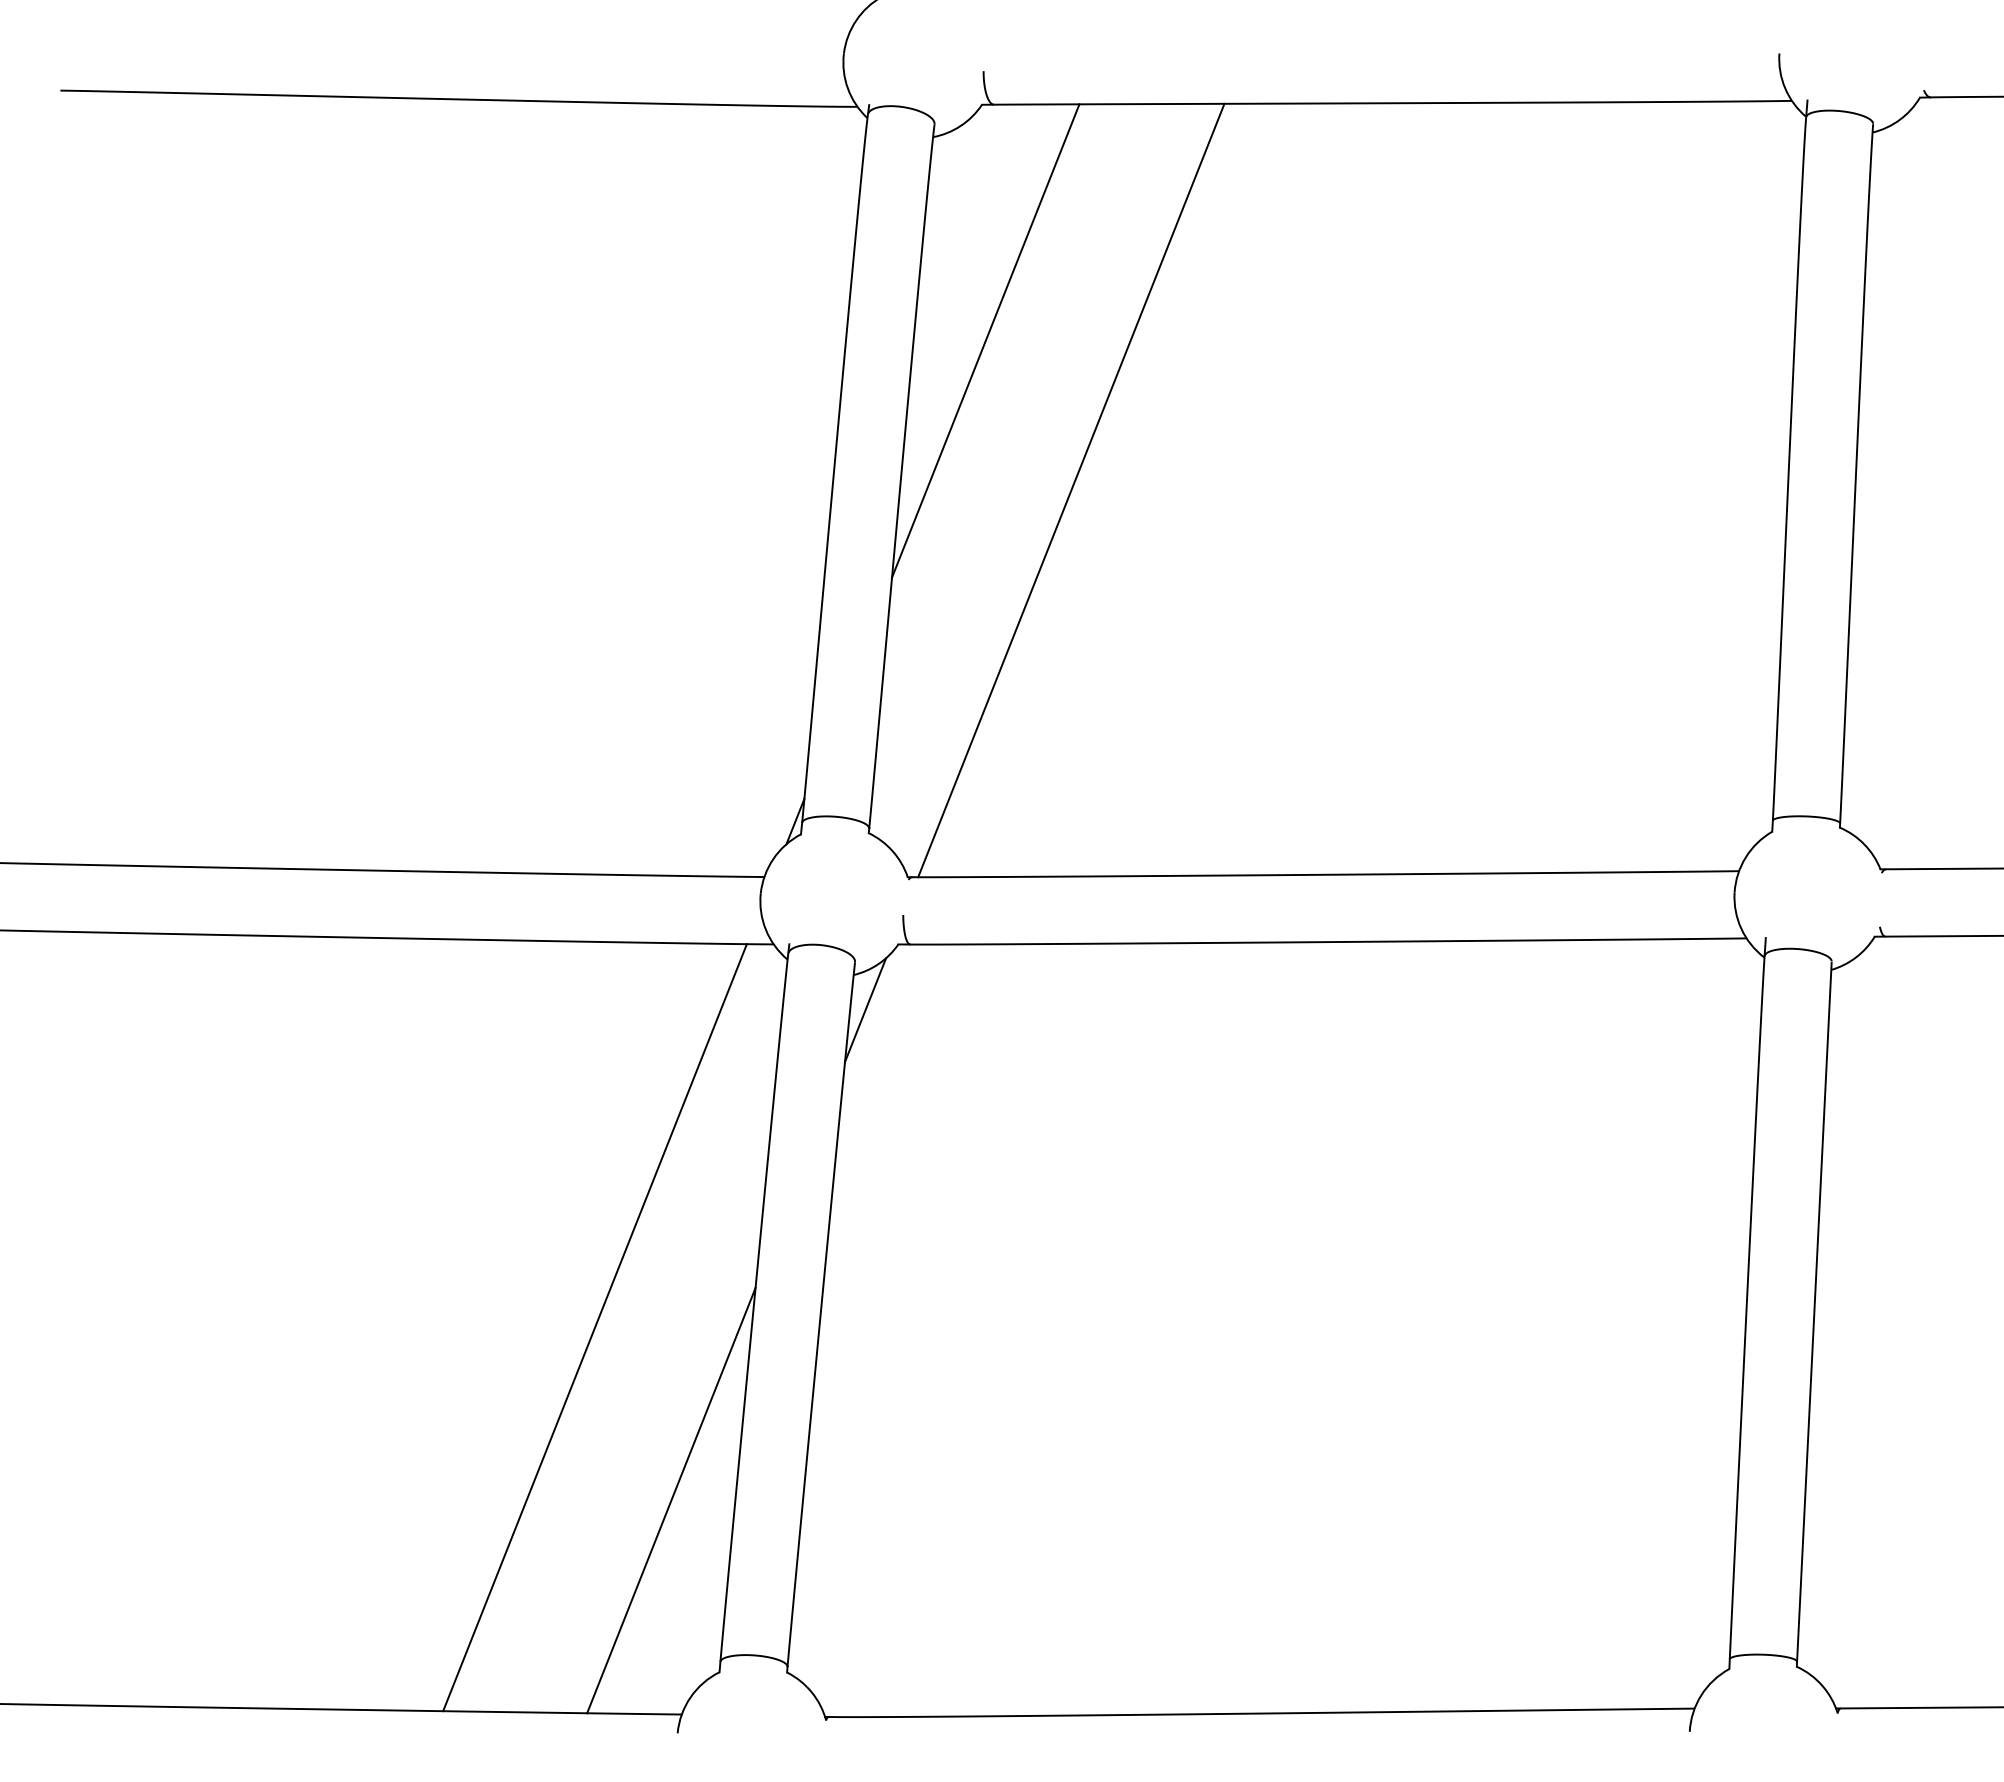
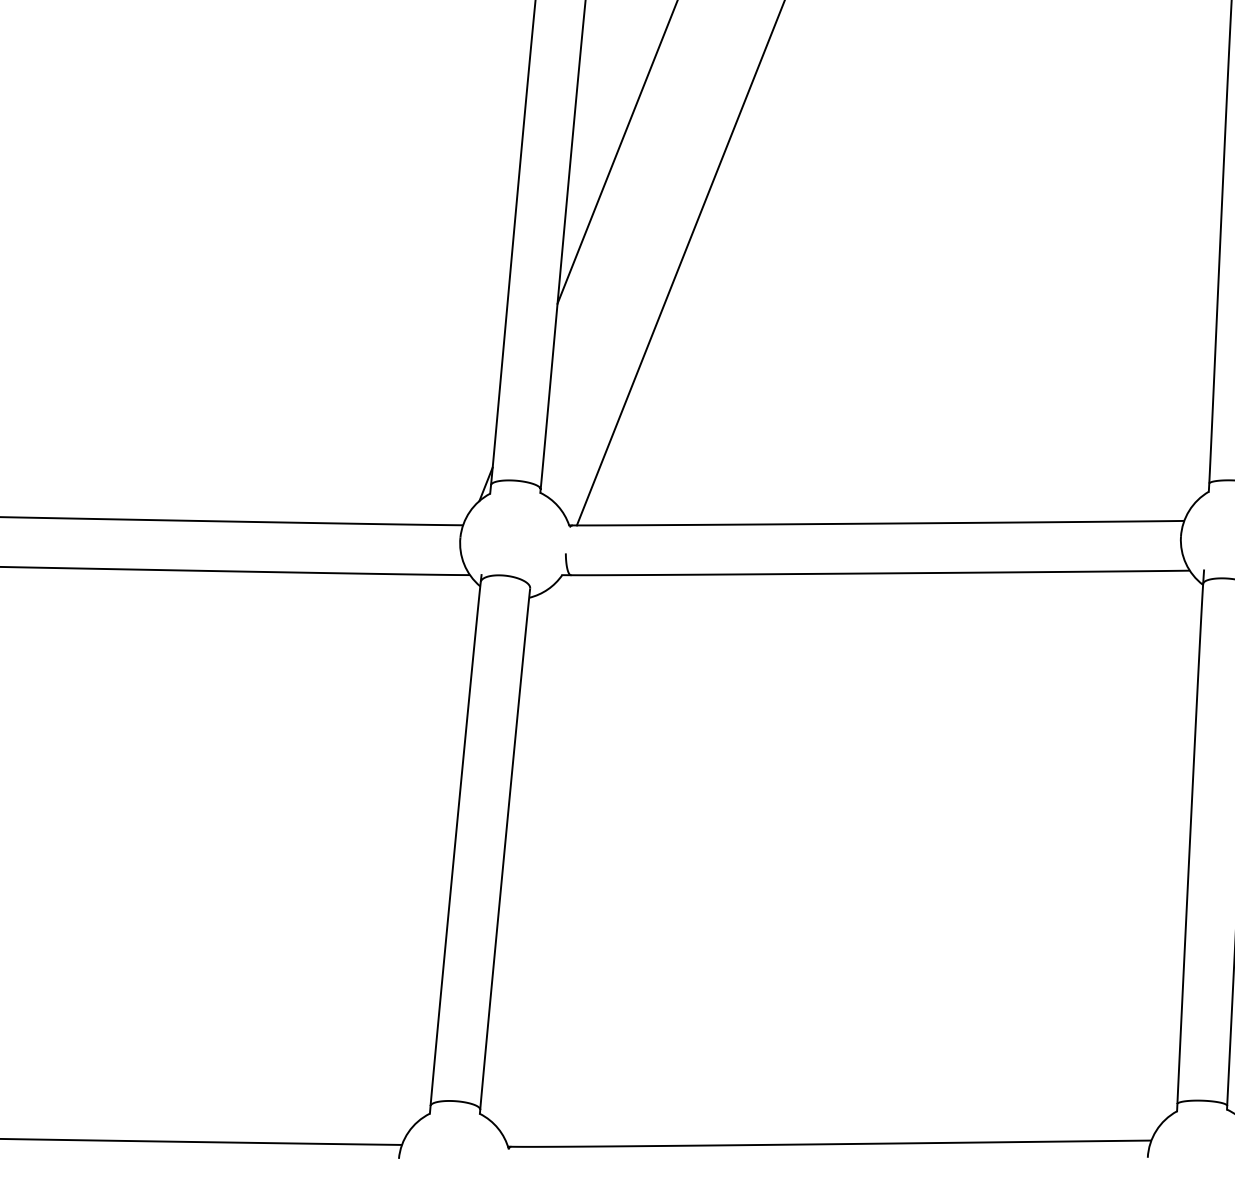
line: (865, 1010) -> (537, 624), removed
line: (594, 1327) -> (337, 858), removed
line: (671, 1500) -> (394, 986), removed

